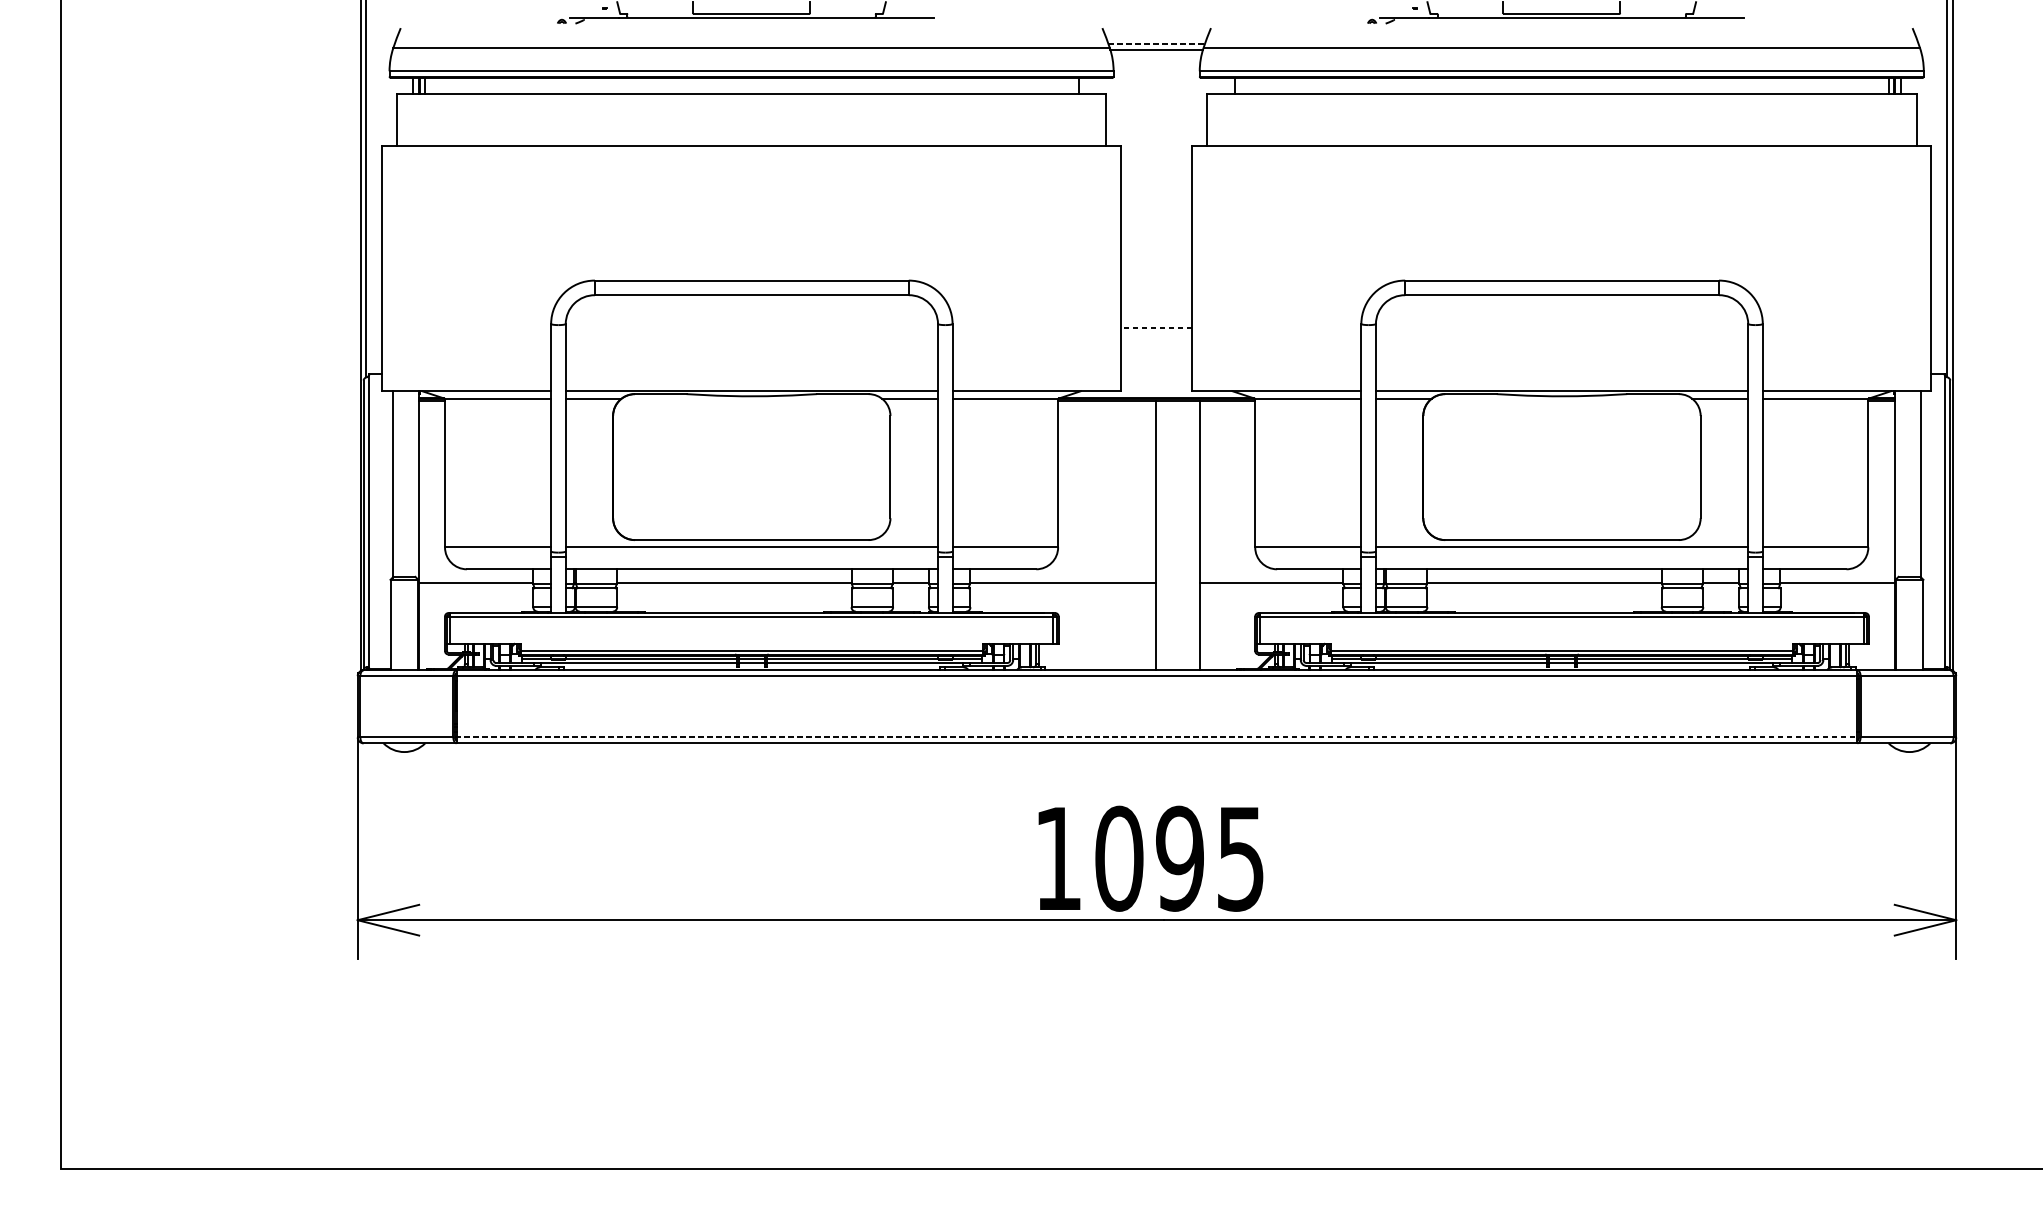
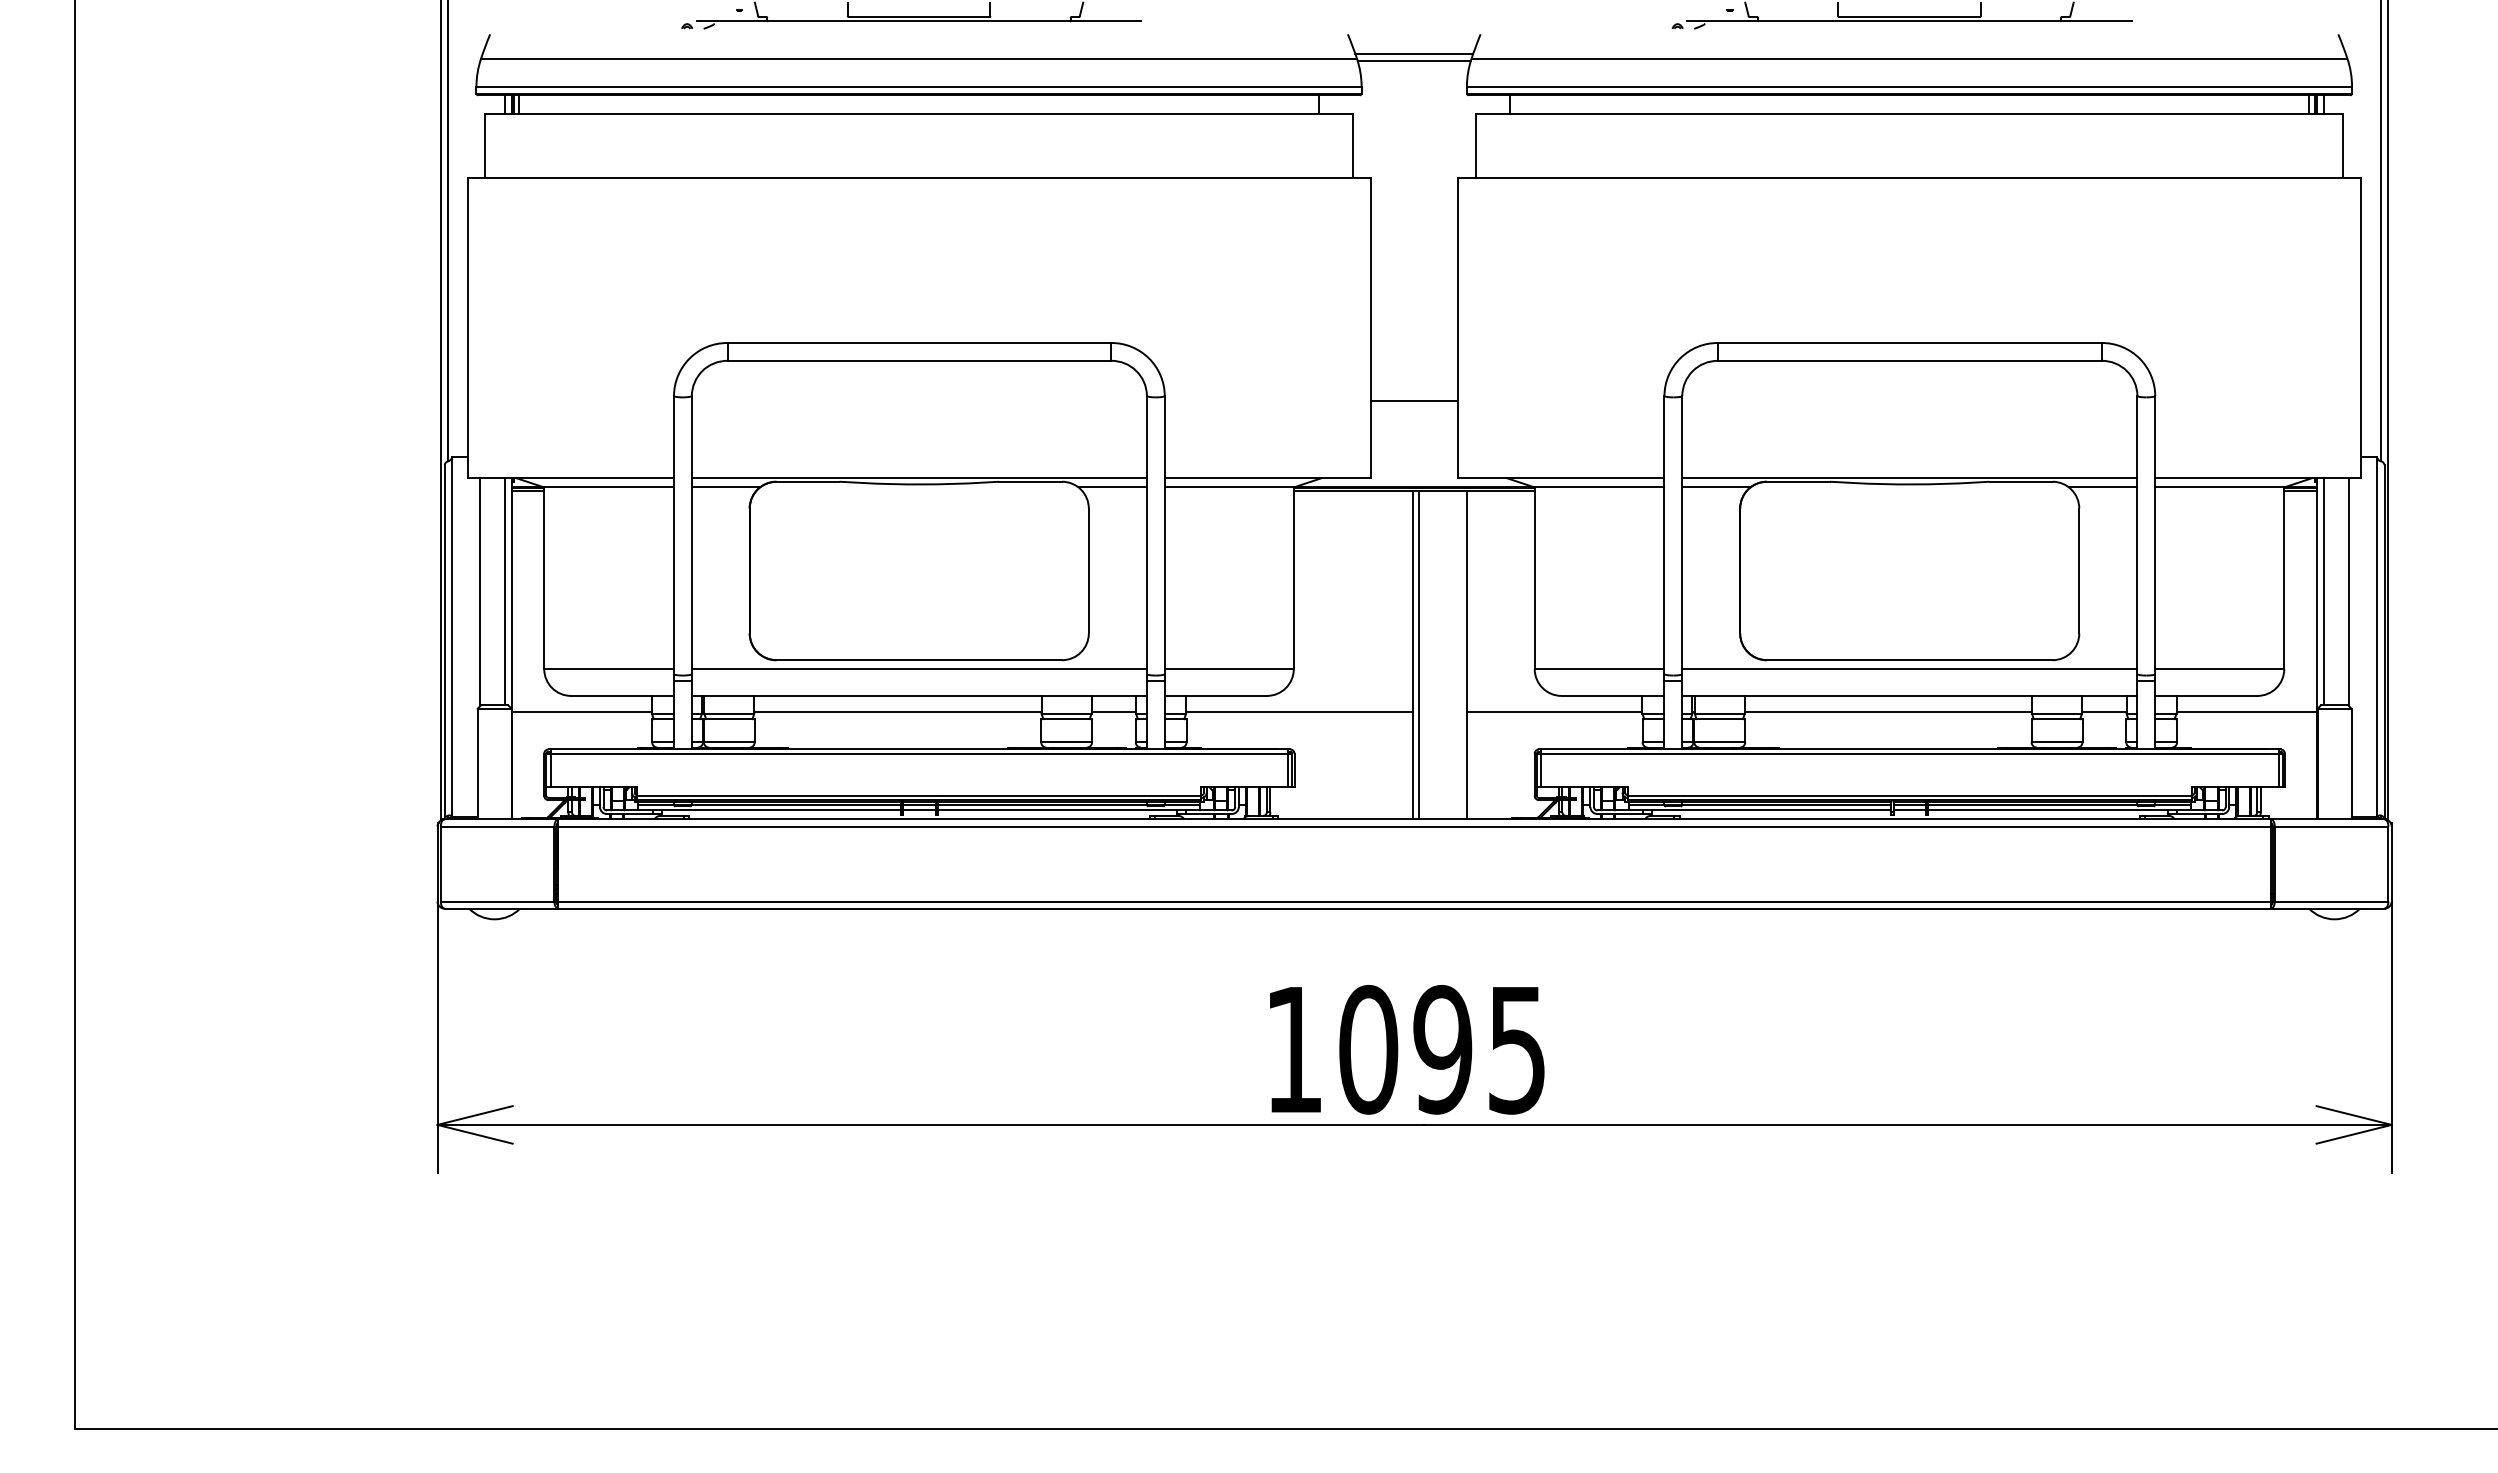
line: (1156, 43) -> (1414, 53), dashed -> solid
line: (1156, 328) -> (1414, 401), dashed -> solid
line: (413, 483) -> (505, 591), added
line: (1900, 483) -> (2323, 591), added
line: (1160, 535) -> (1418, 654), added
line: (1157, 737) -> (1415, 901), dashed -> solid

